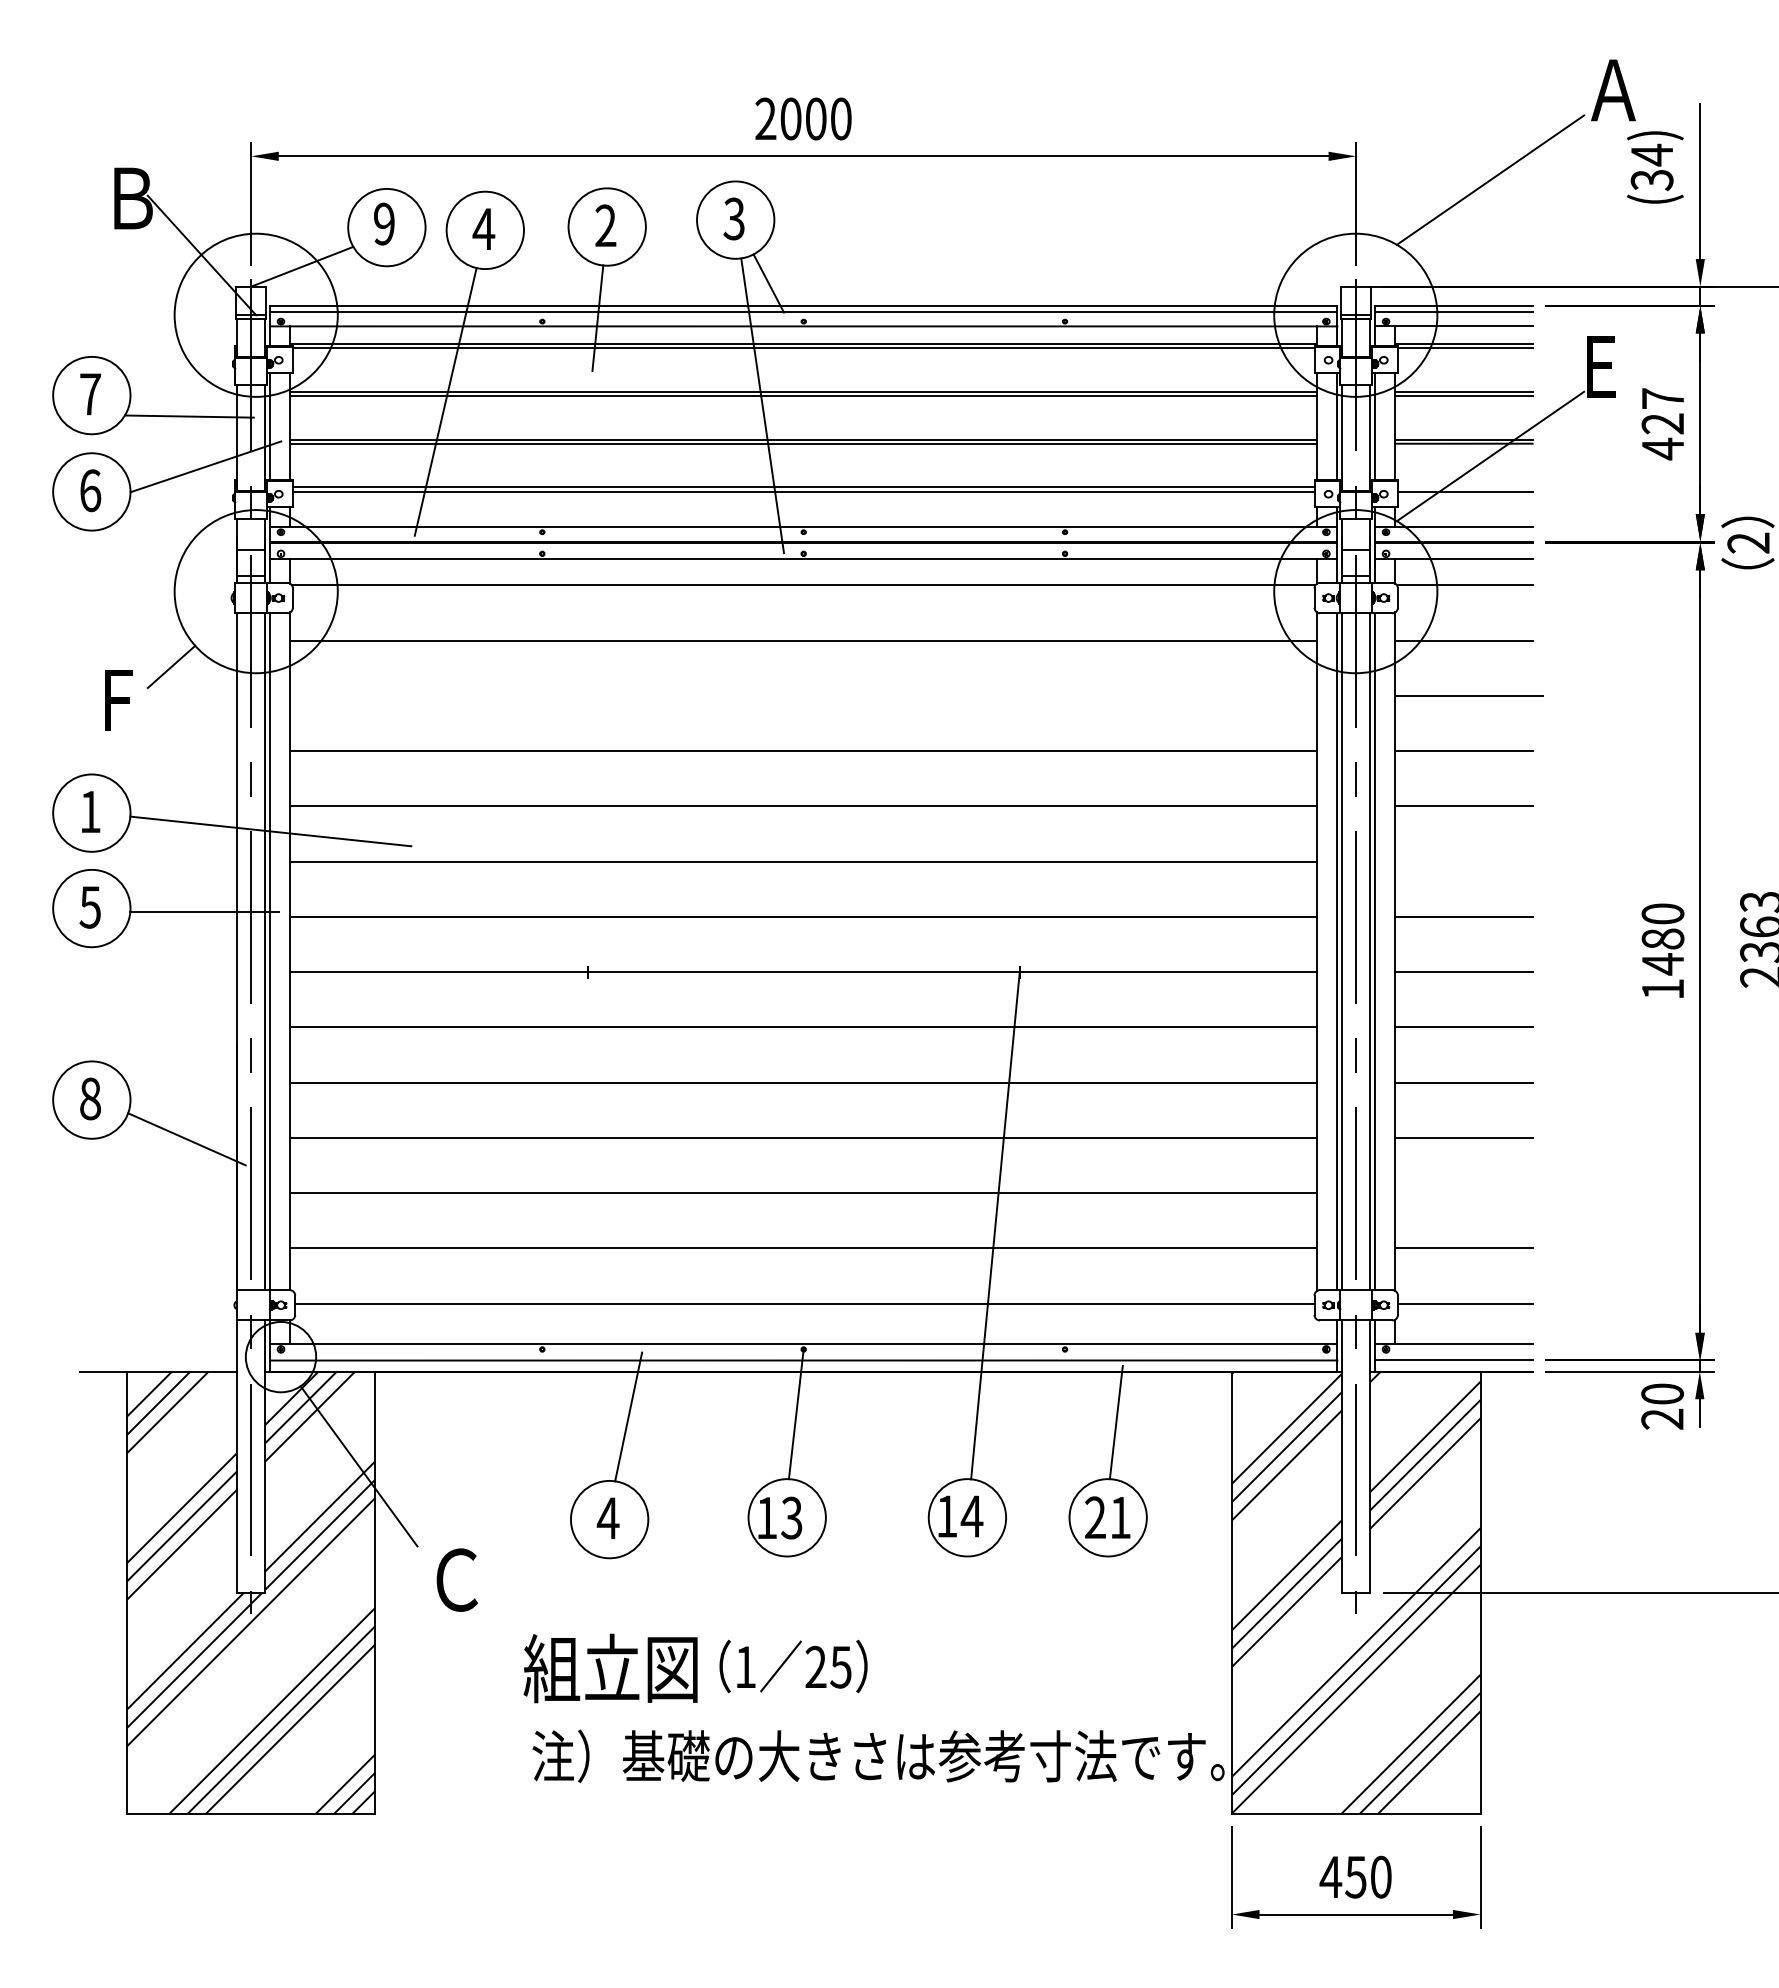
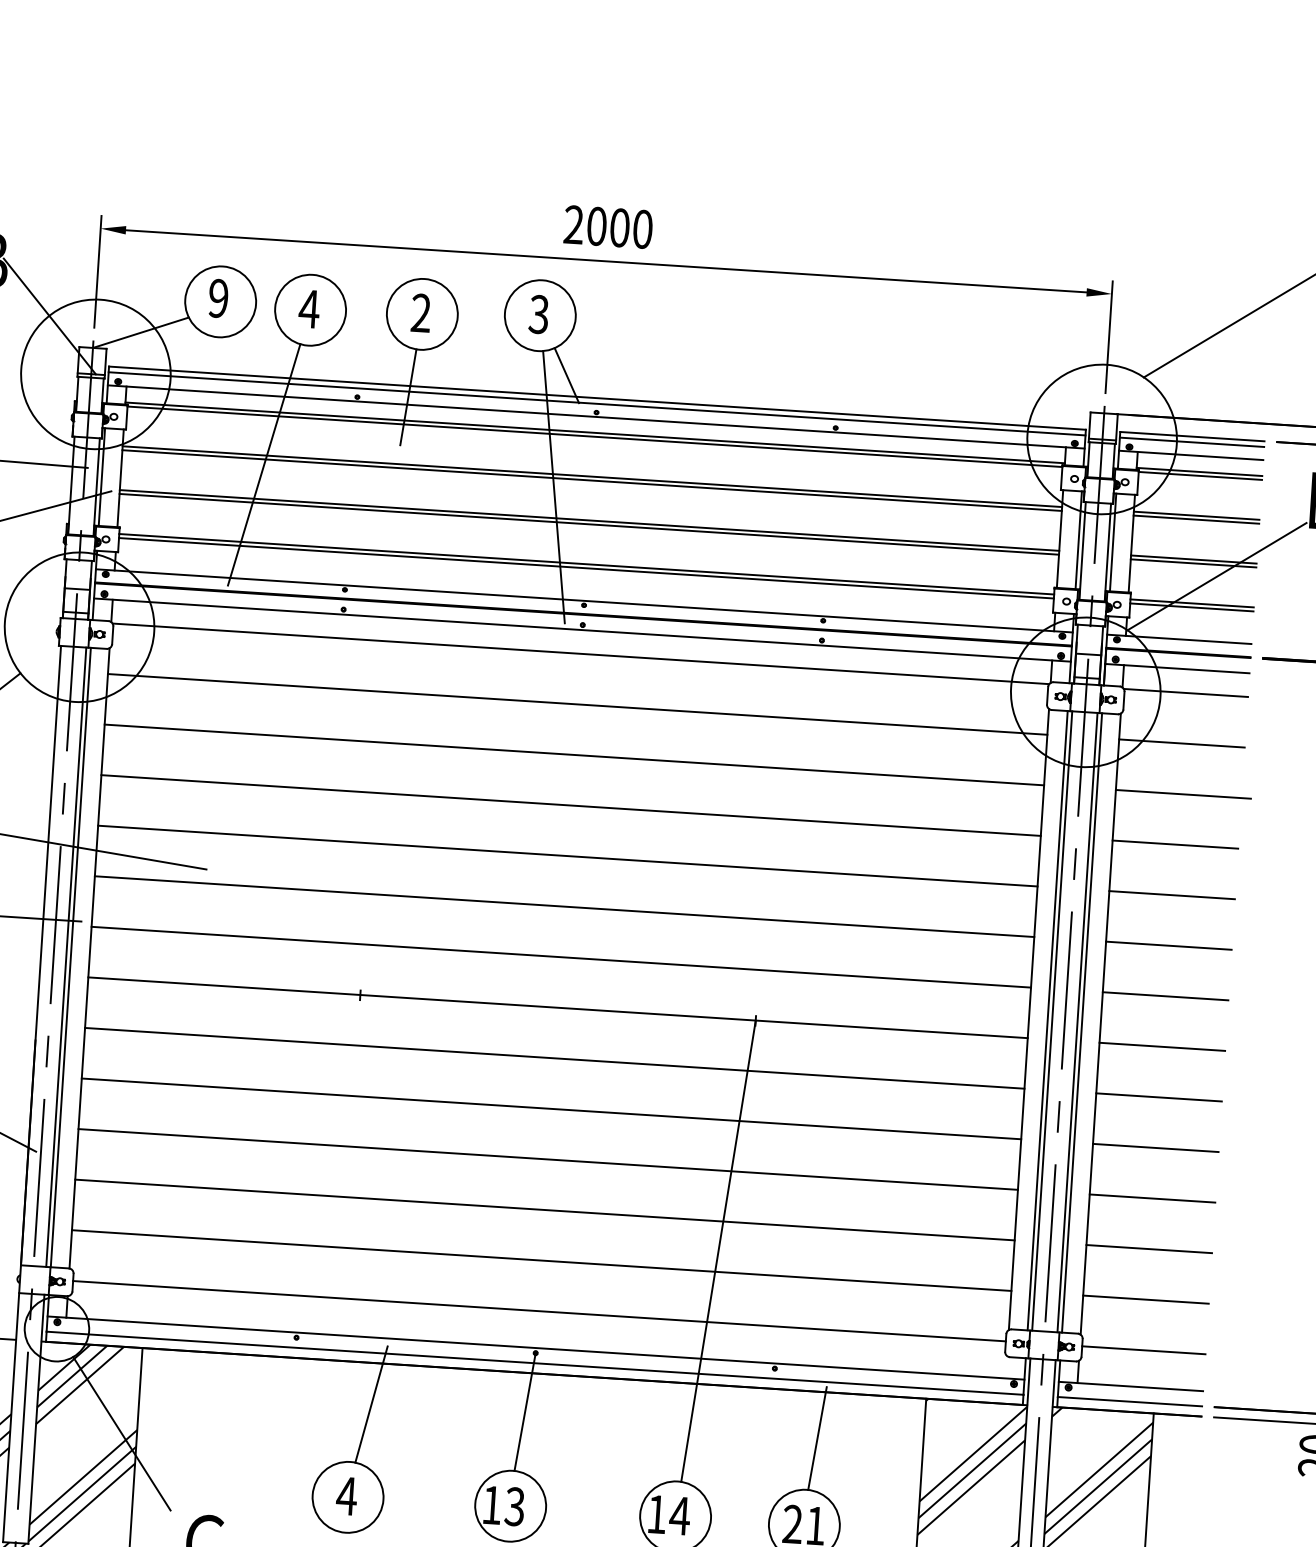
line: (1464, 487) -> (1191, 603), added
line: (803, 695) -> (574, 754), added
line: (1463, 861) -> (1168, 945), added
line: (1463, 1193) -> (1148, 1249), added

